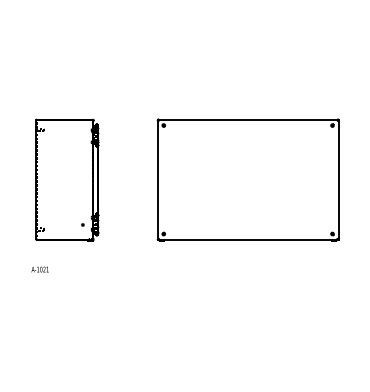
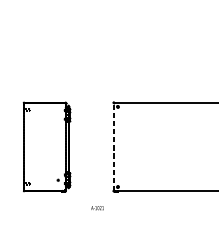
line: (157, 179) -> (113, 146), solid -> dashed
text: (39, 269) -> (97, 208), moved

